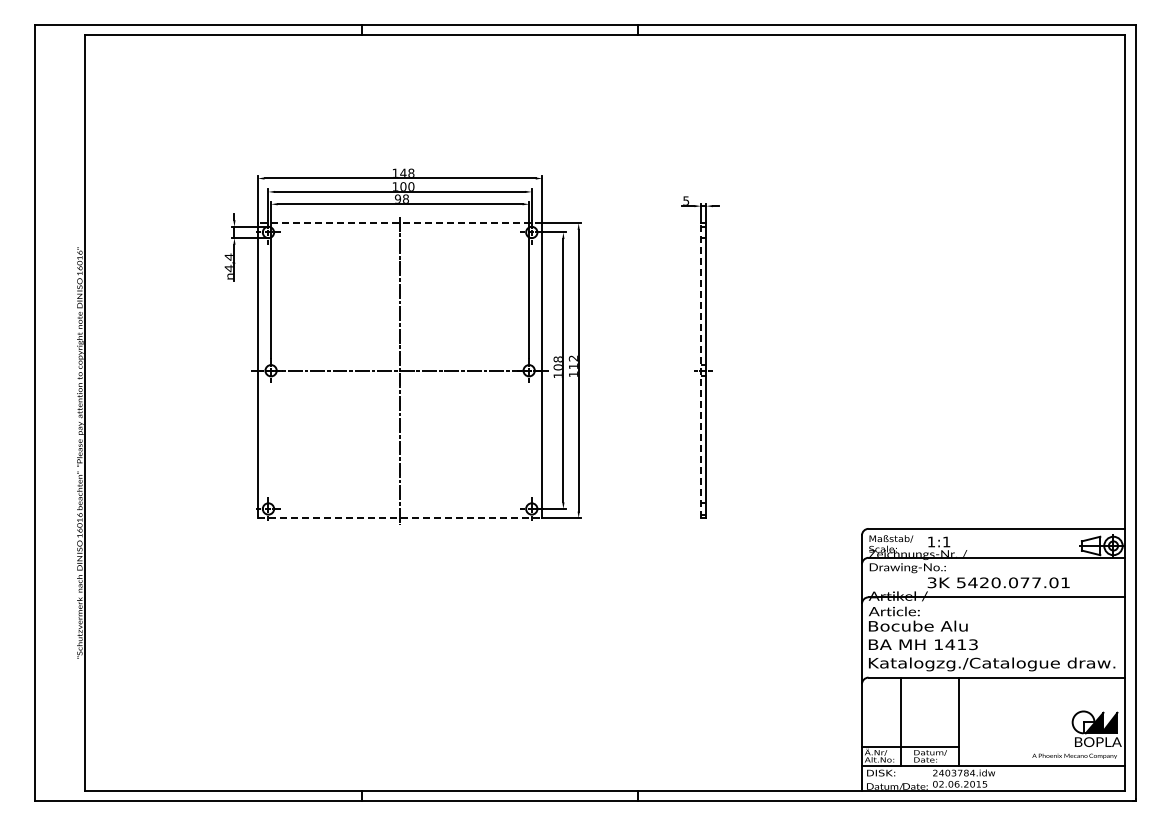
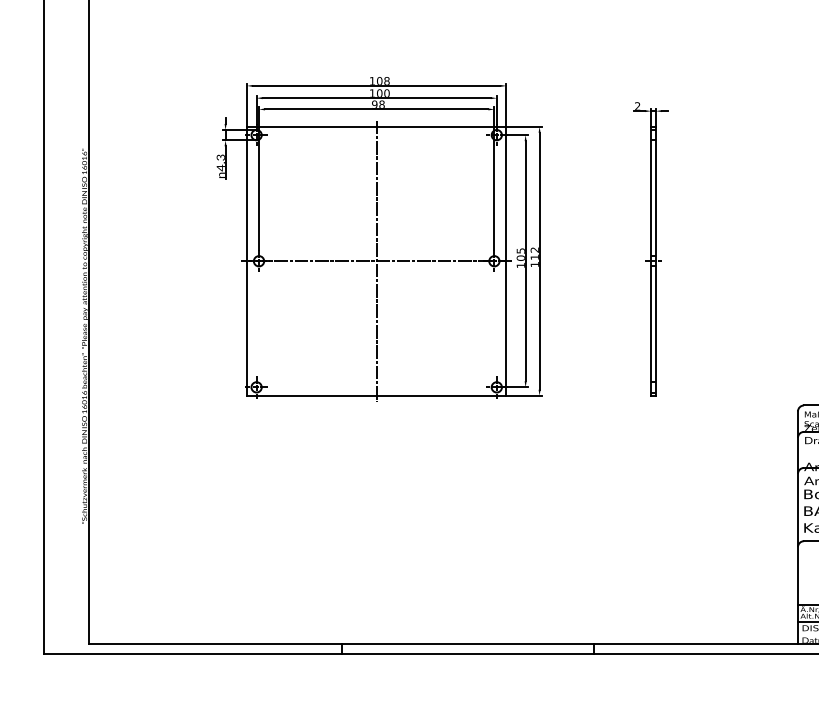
text: (403, 172) -> (379, 80), 148 -> 108
text: (686, 200) -> (637, 105), 5 -> 2
line: (399, 223) -> (376, 126), dashed -> solid
text: (228, 256) -> (220, 157), 4,4 -> 4,3
text: (557, 359) -> (520, 251), 108 -> 105
line: (701, 370) -> (651, 261), dashed -> solid
line: (400, 518) -> (377, 396), dashed -> solid

